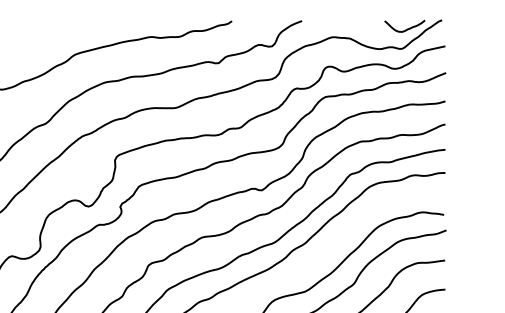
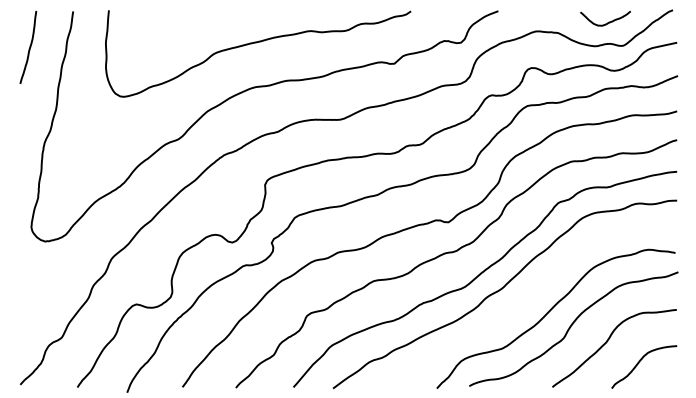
curve: (406, 29) -> (607, 22), moved

